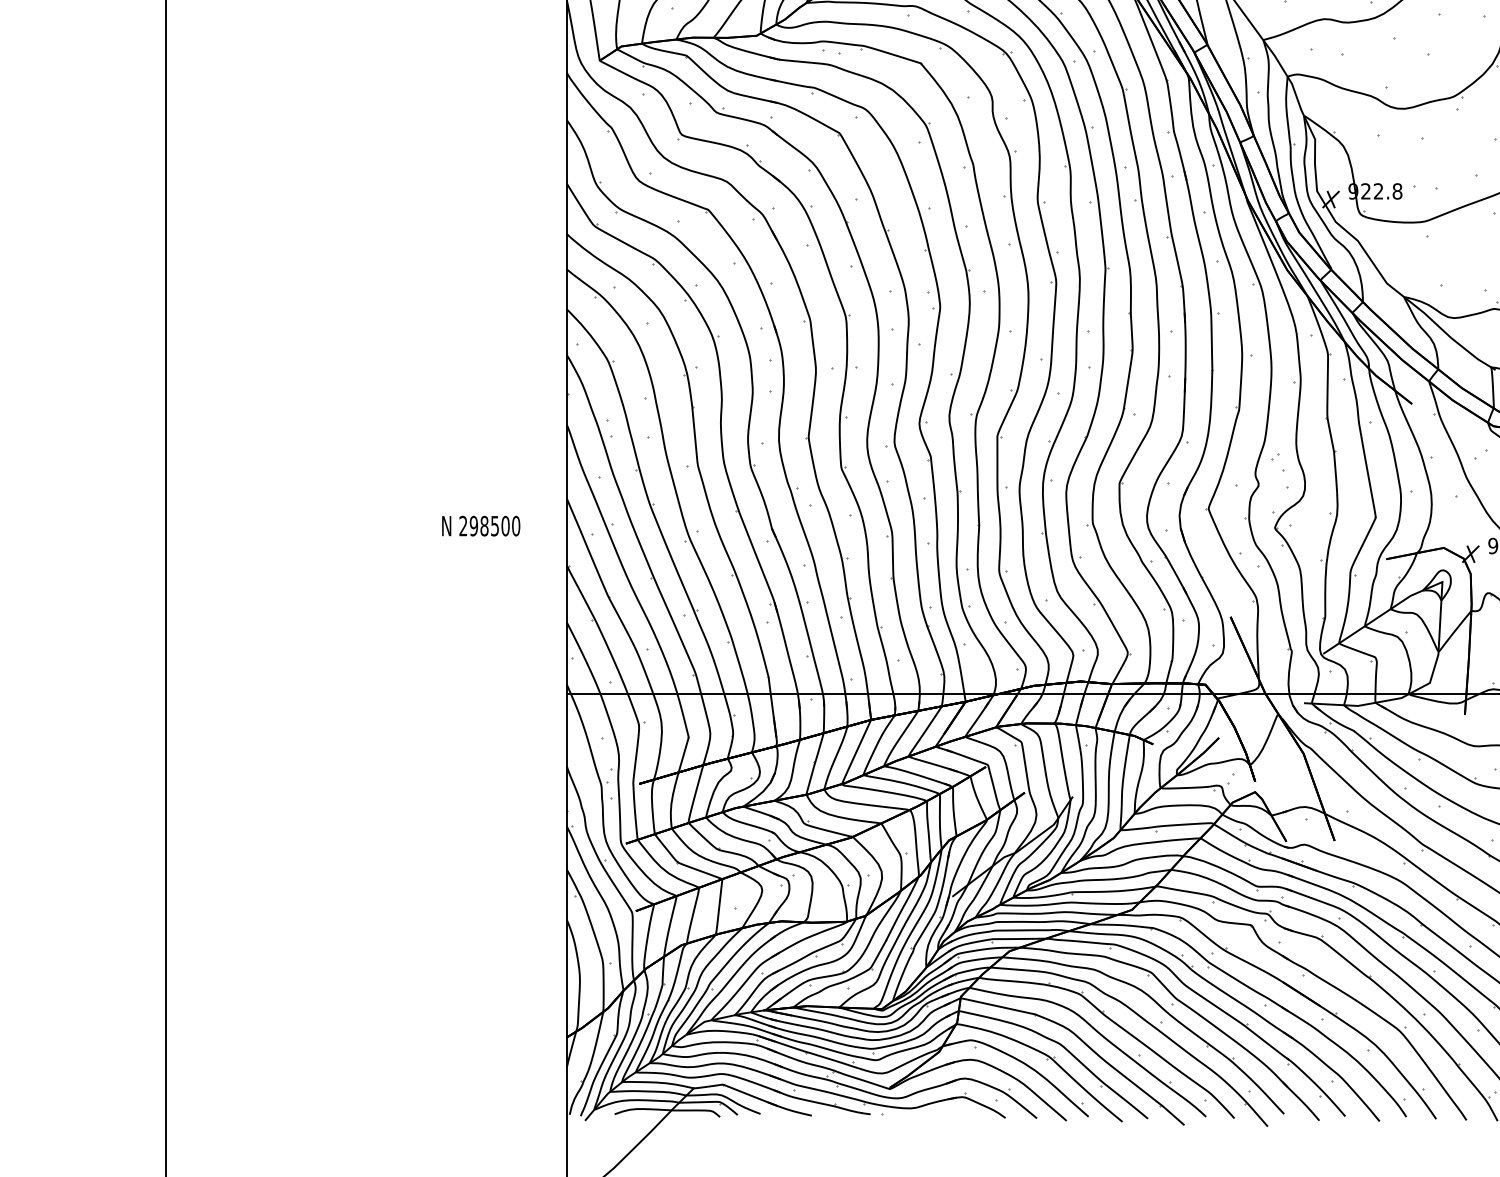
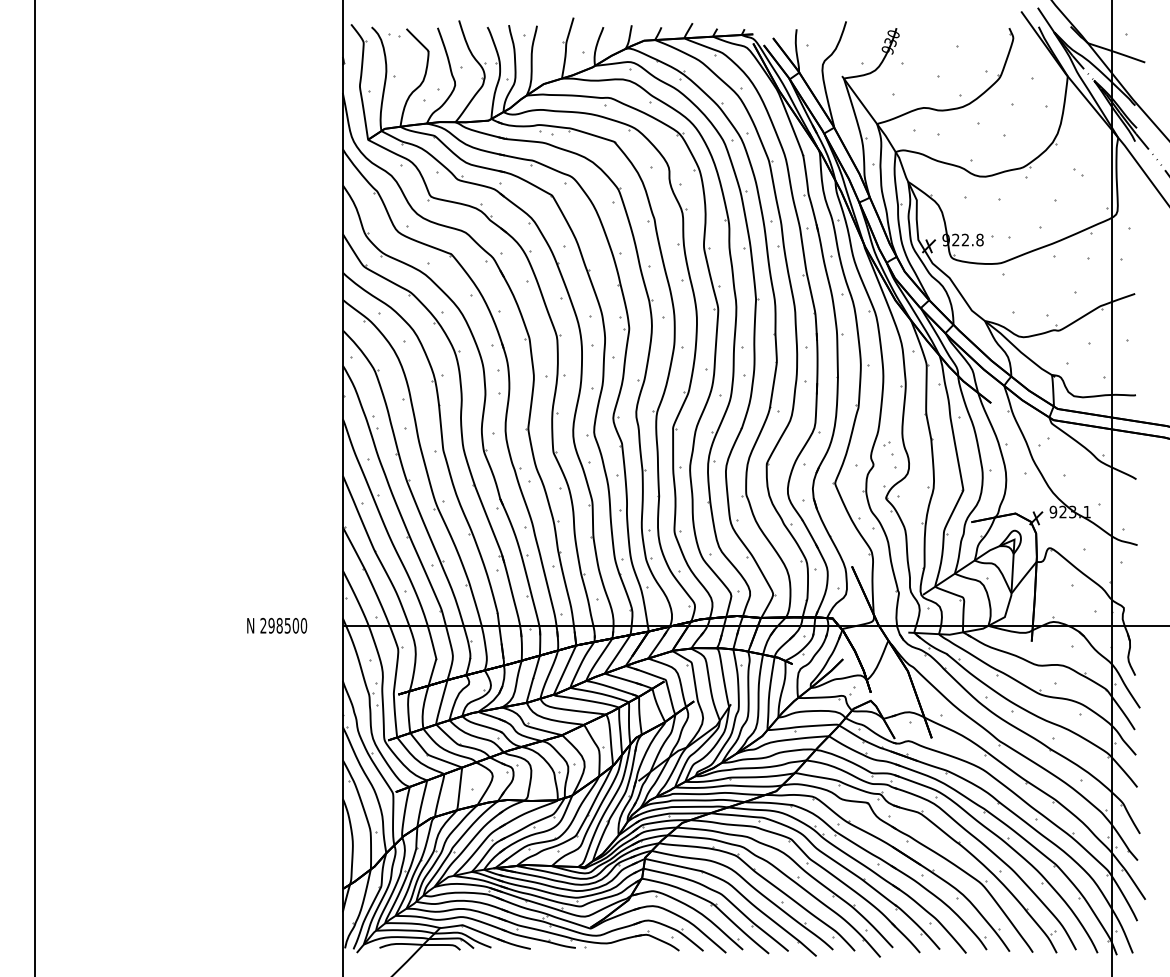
text: (481, 525) -> (277, 625), moved

